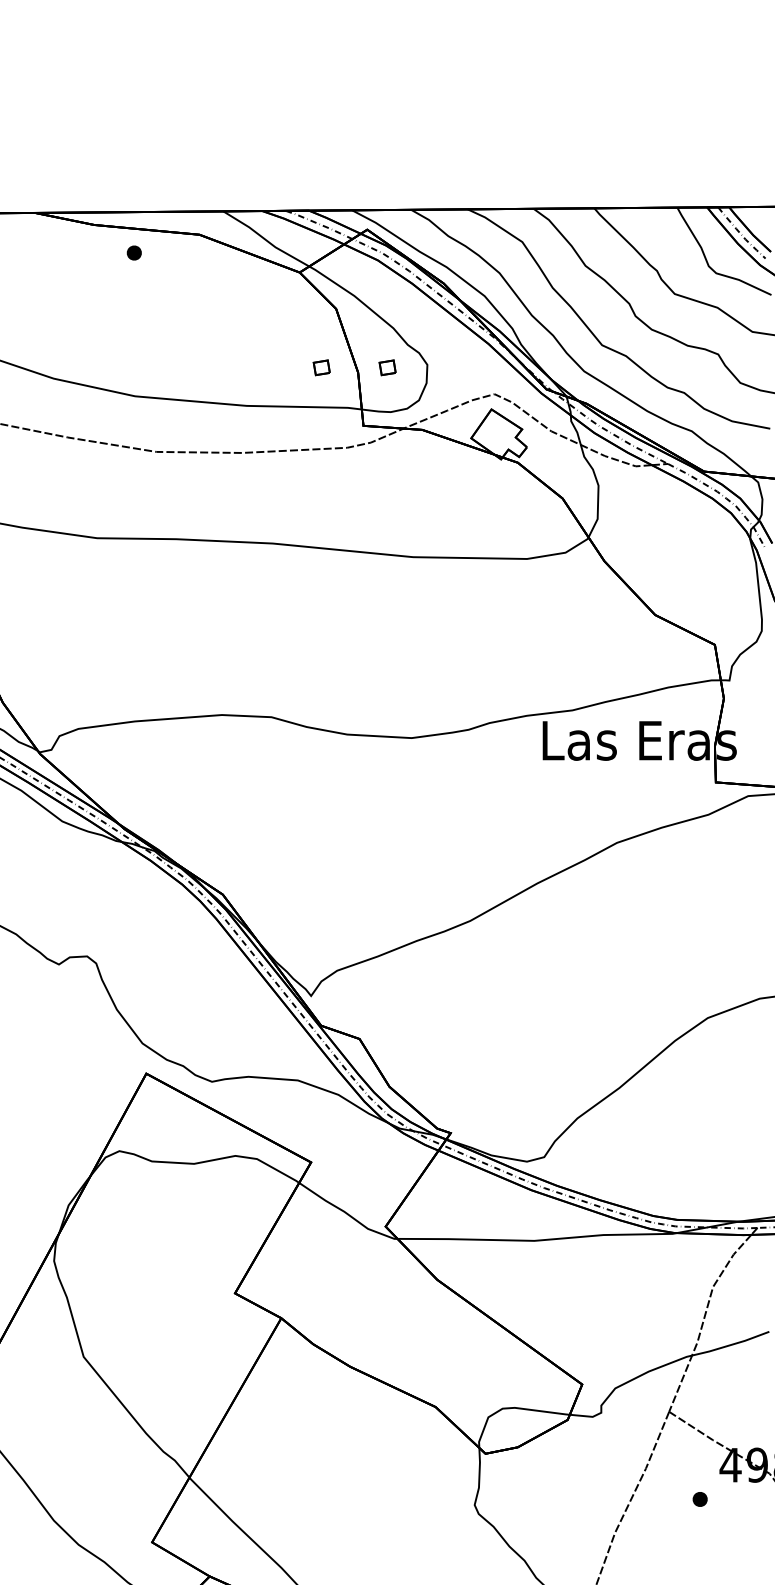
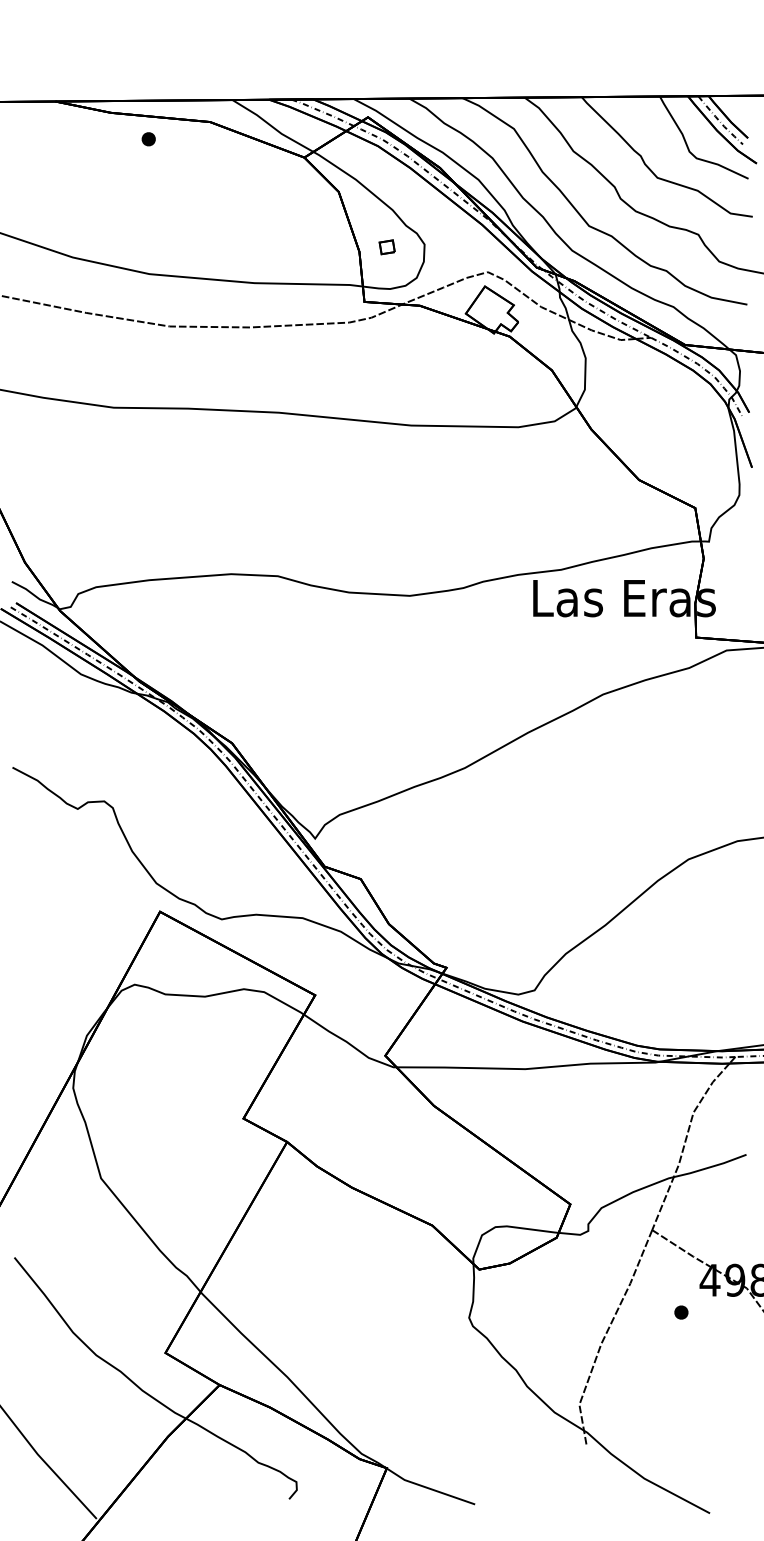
part: (321, 368) -> (324, 247), removed

